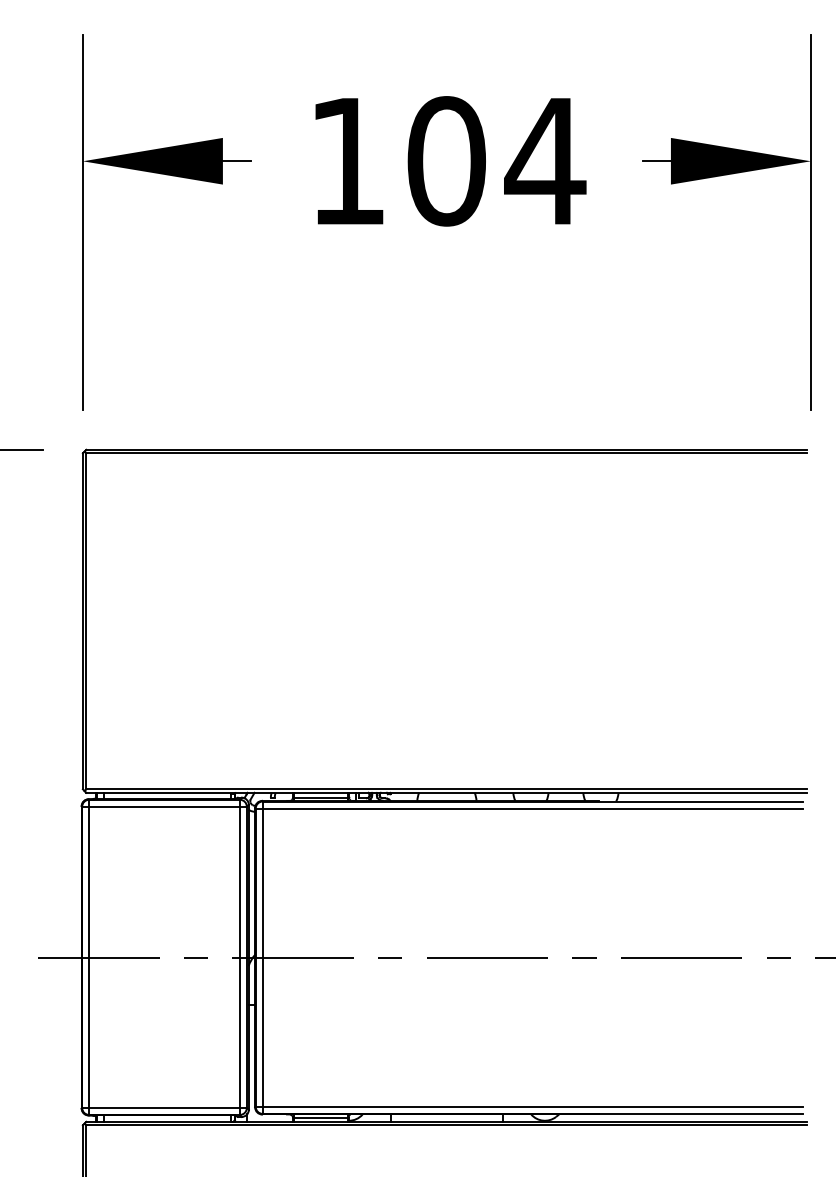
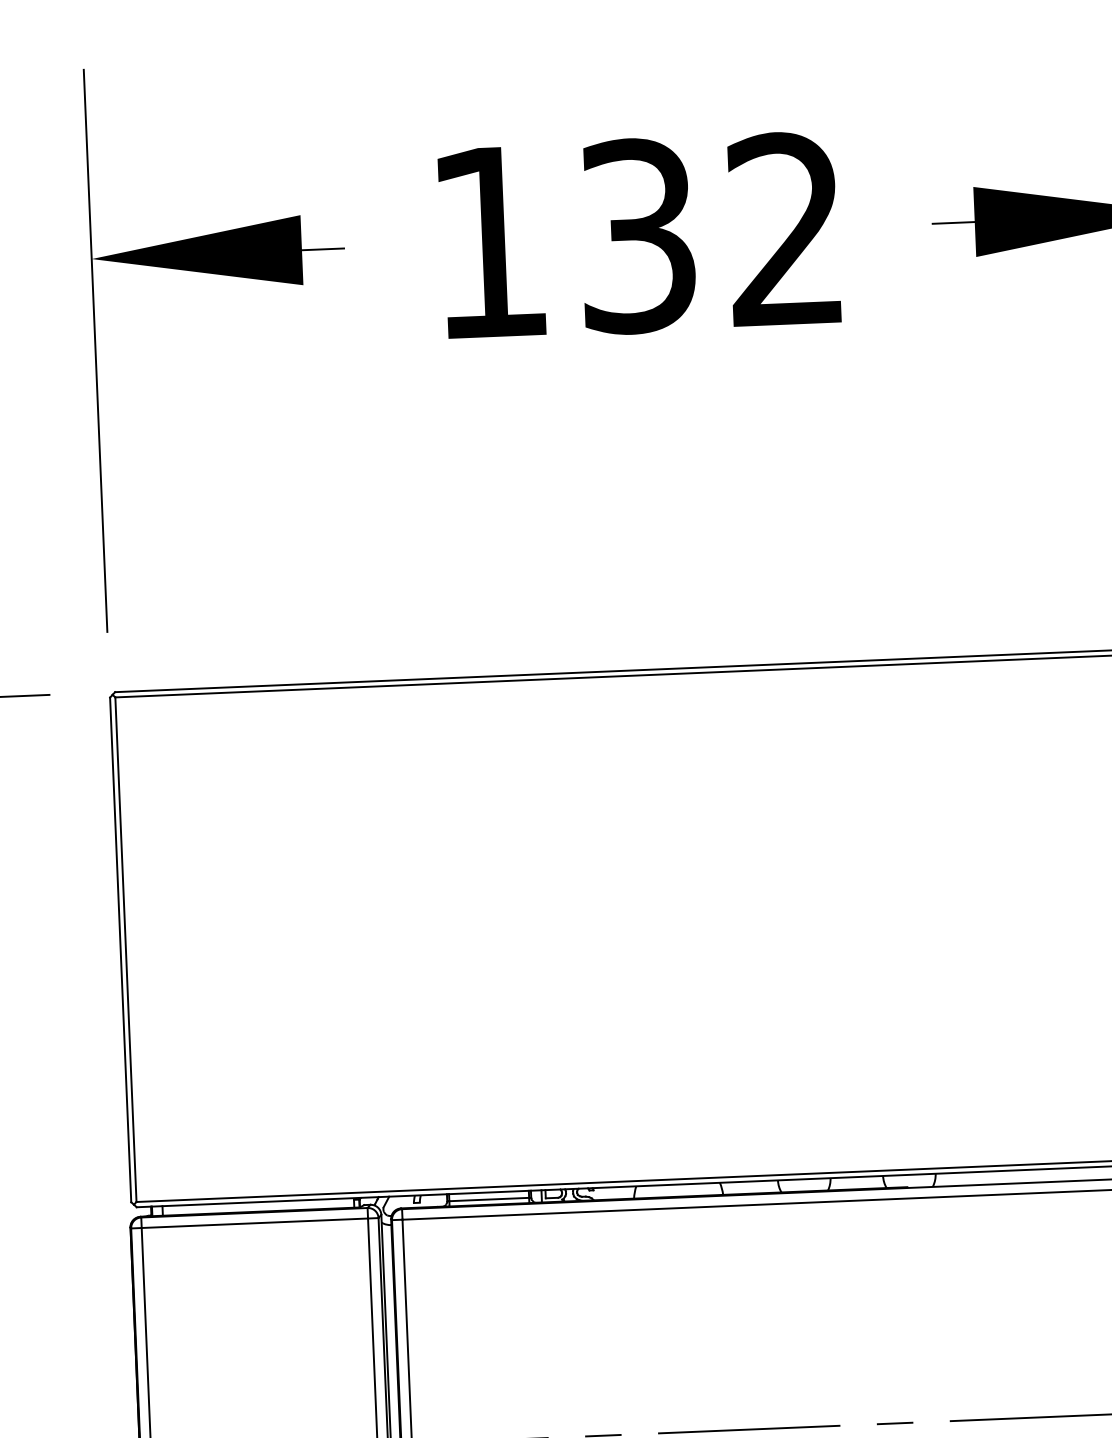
text: (496, 161) -> (712, 233), 104 -> 132

